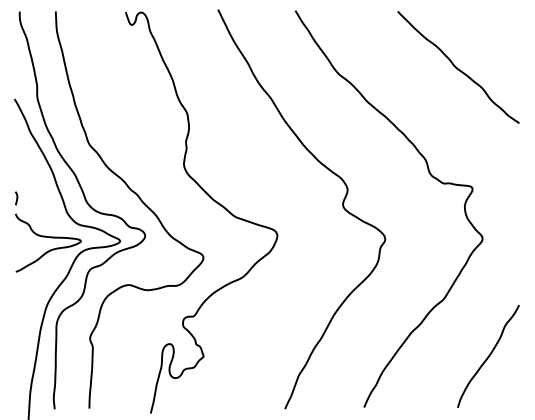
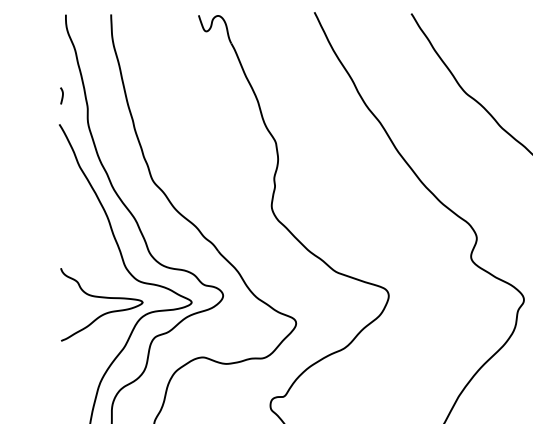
curve: (16, 198) -> (61, 96), moved

